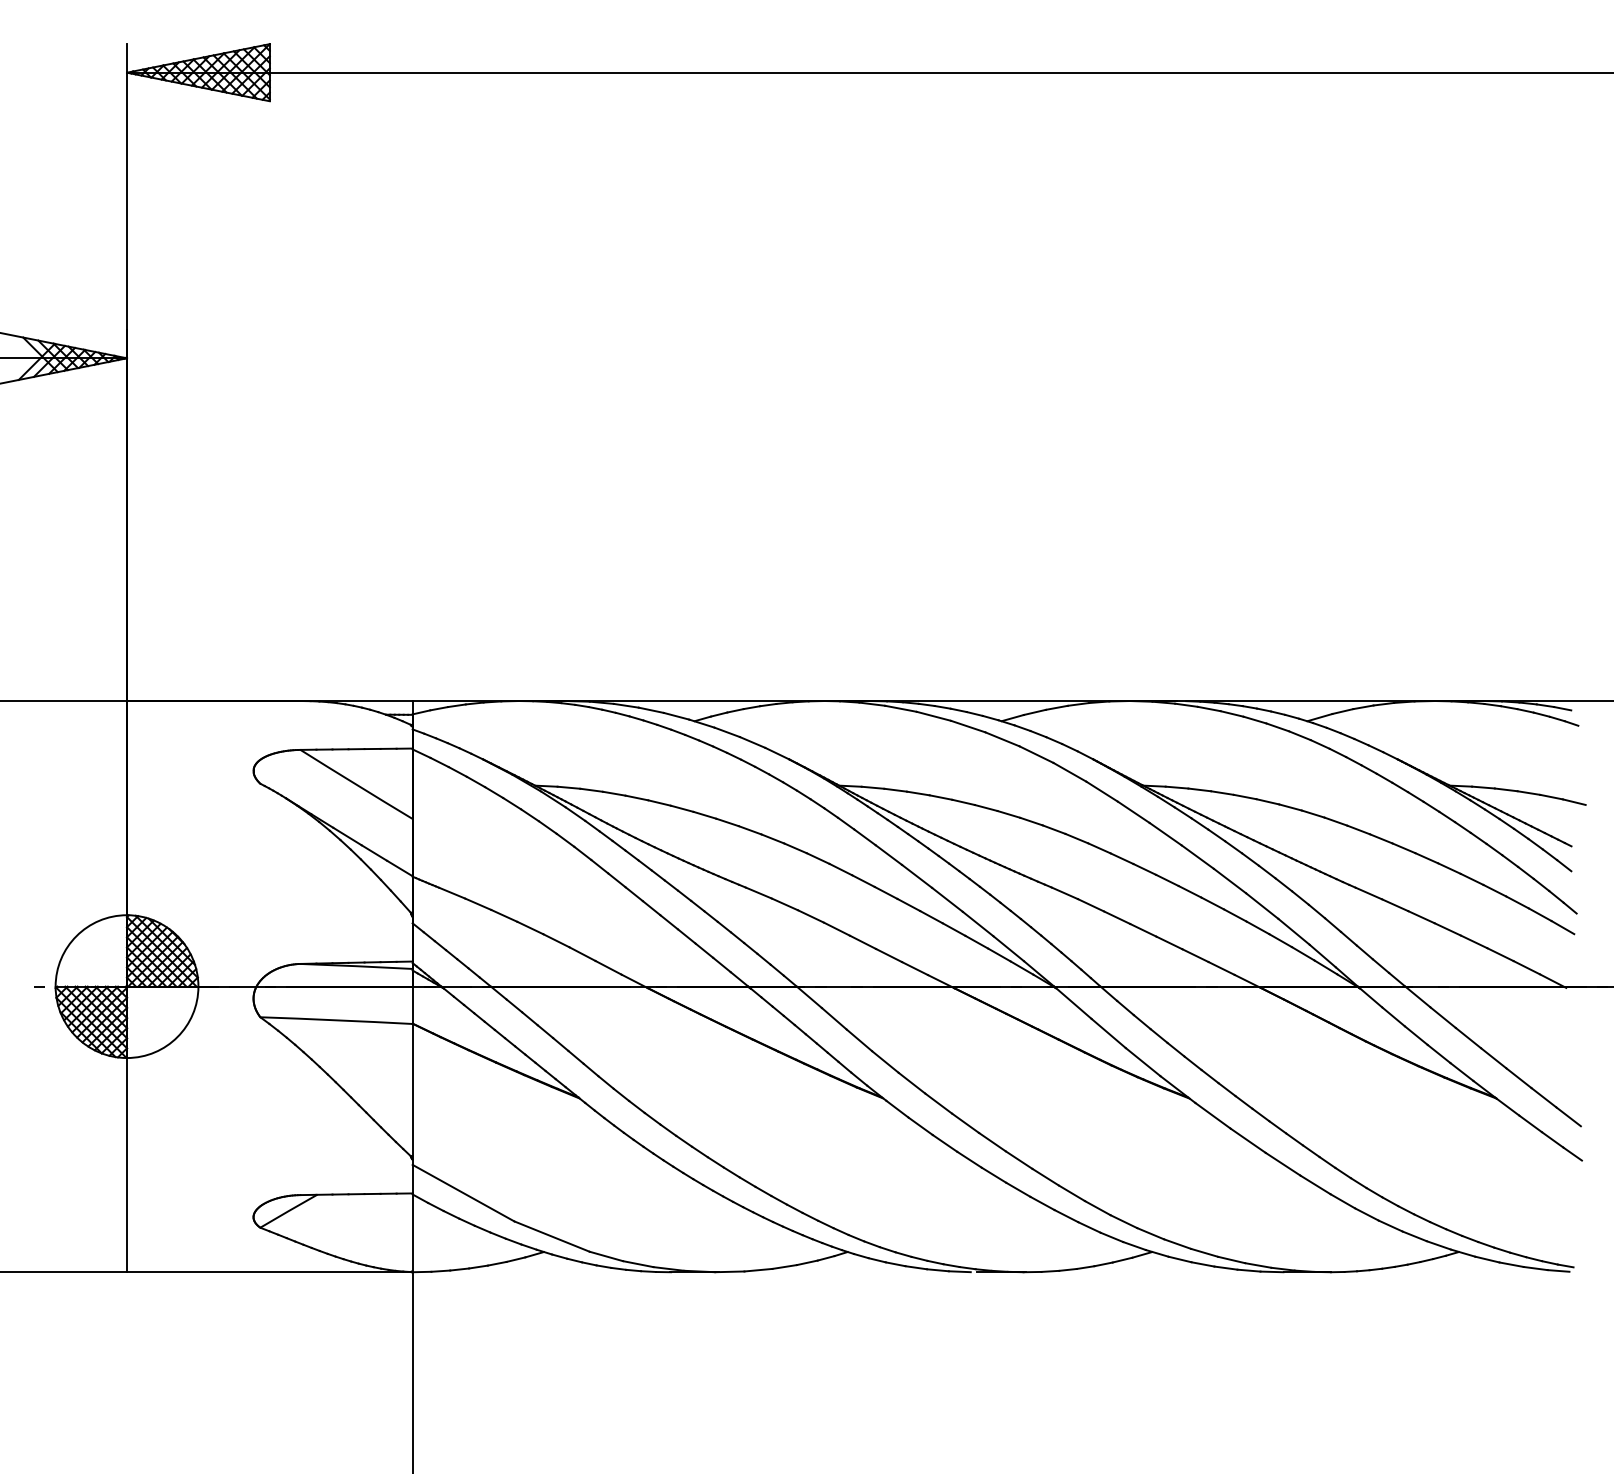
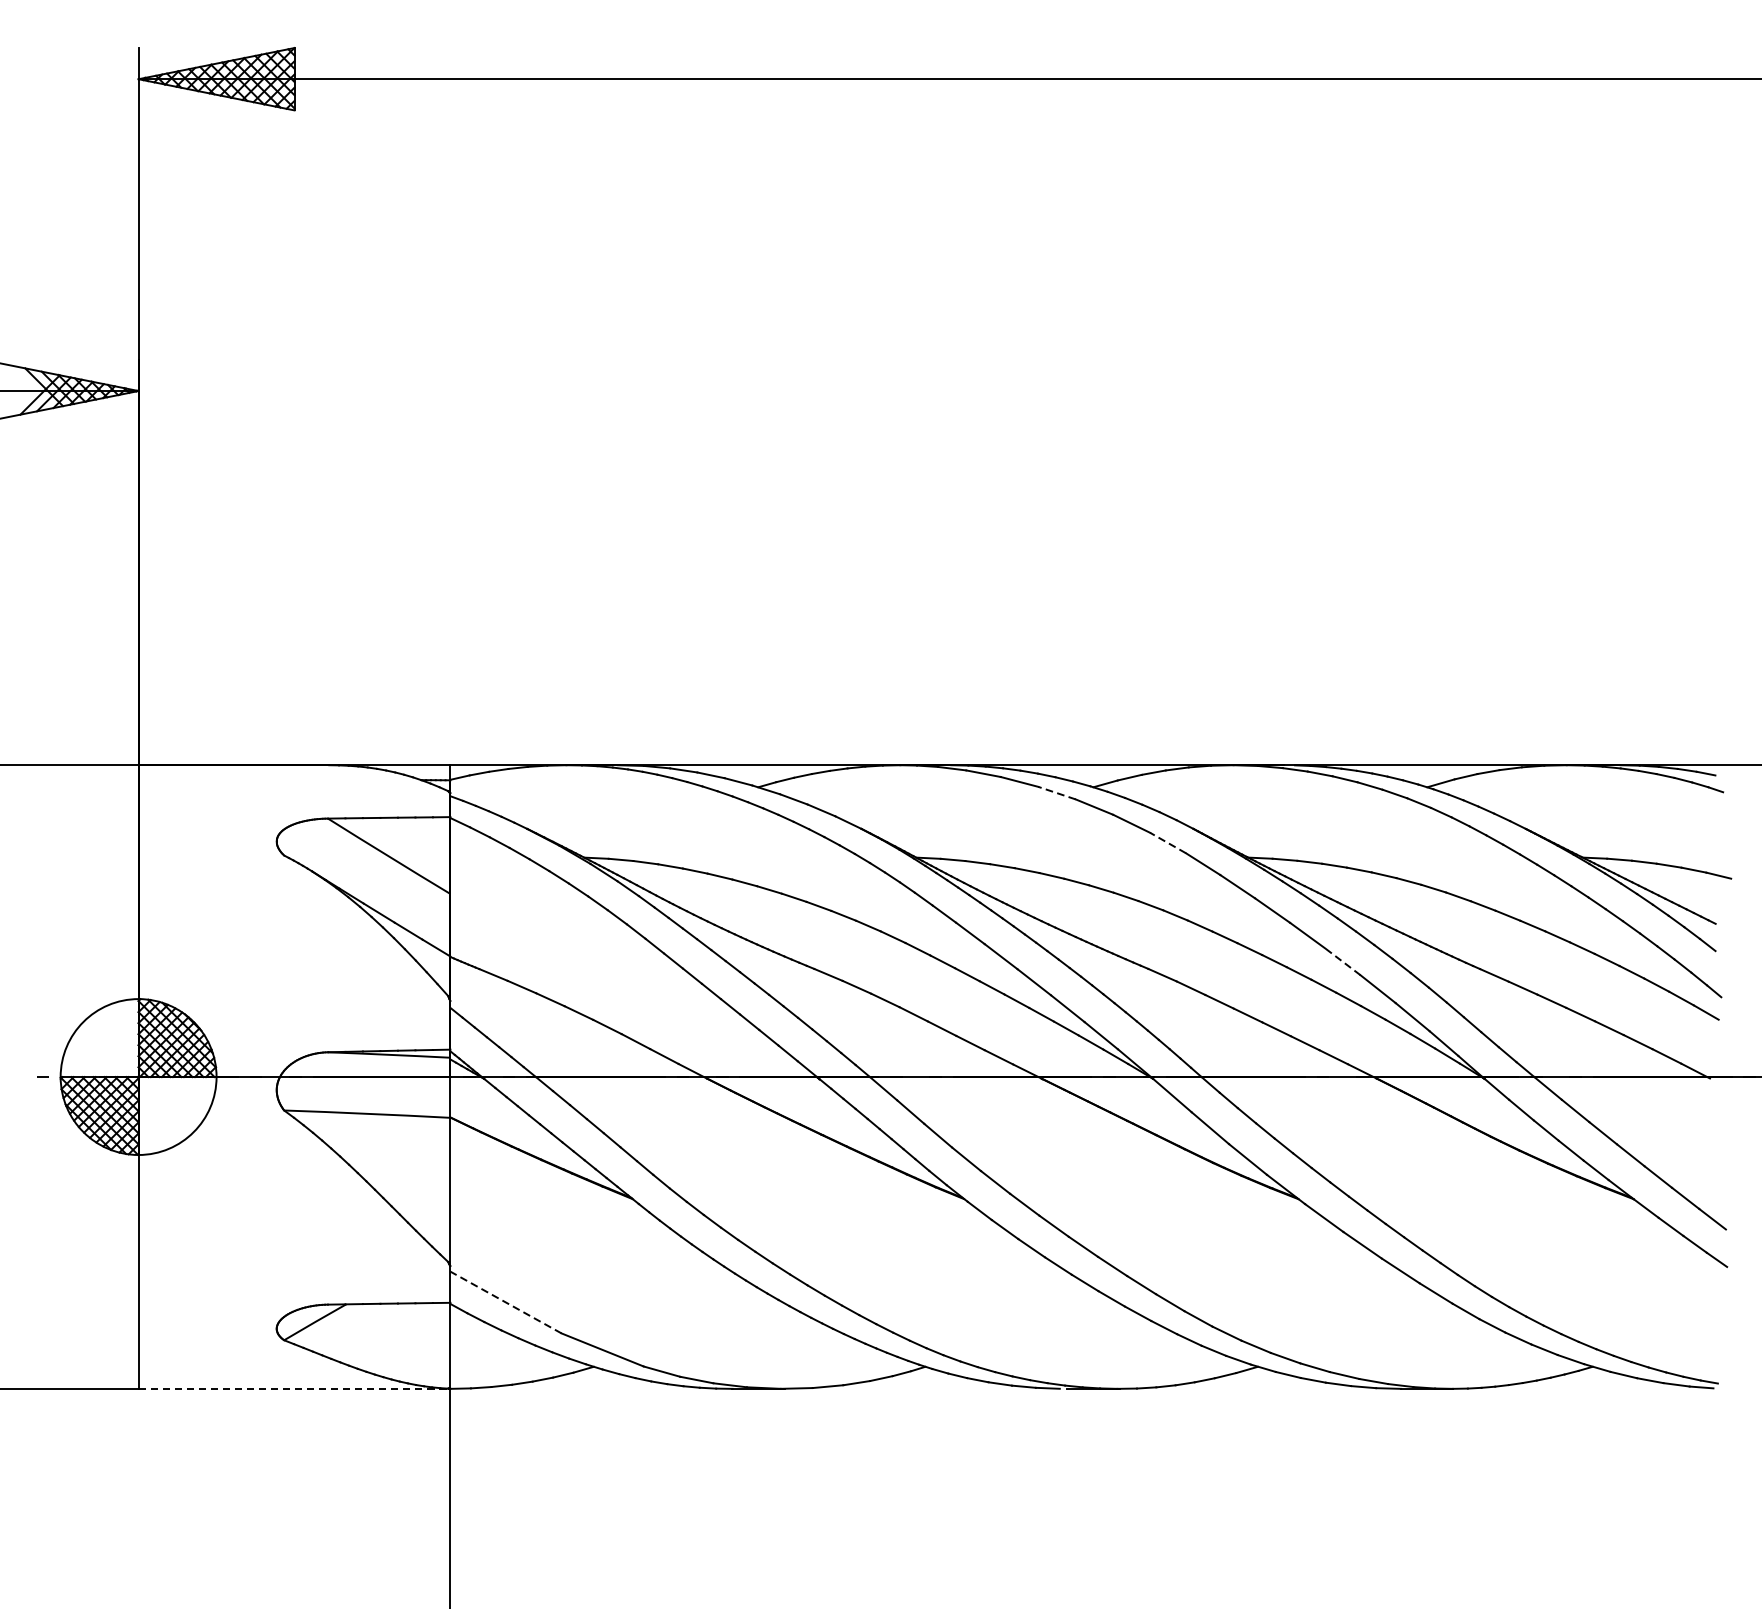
line: (967, 726) -> (1056, 793), solid -> dashed
line: (1069, 772) -> (1167, 843), solid -> dashed
line: (1229, 880) -> (1342, 961), solid -> dashed
line: (463, 1192) -> (505, 1301), solid -> dashed
line: (269, 1272) -> (294, 1389), solid -> dashed

